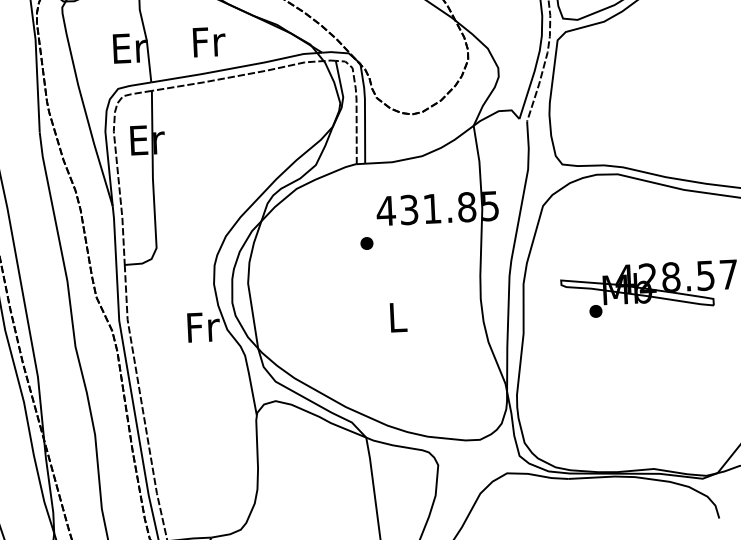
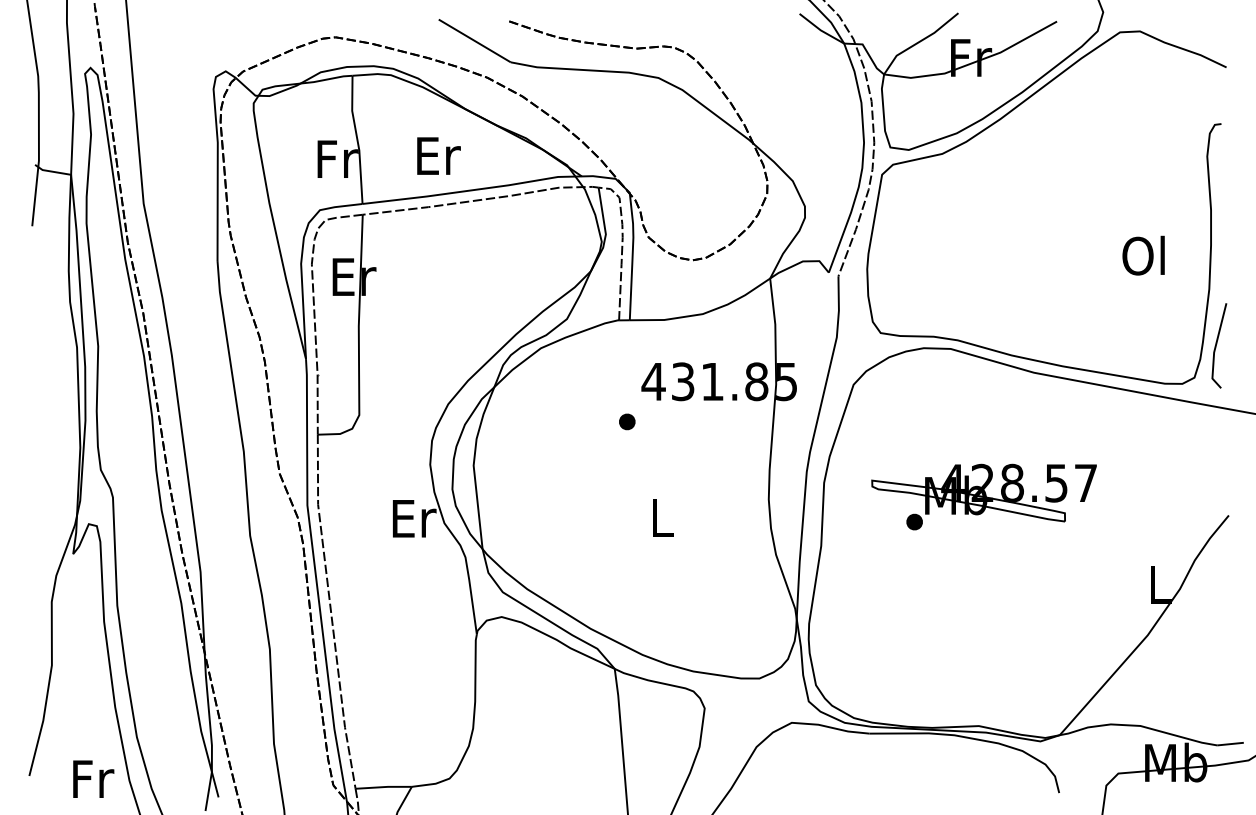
text: (209, 41) -> (438, 155), Fr -> Er
text: (130, 47) -> (337, 158), Er -> Fr
text: (203, 327) -> (414, 518), Fr -> Er

